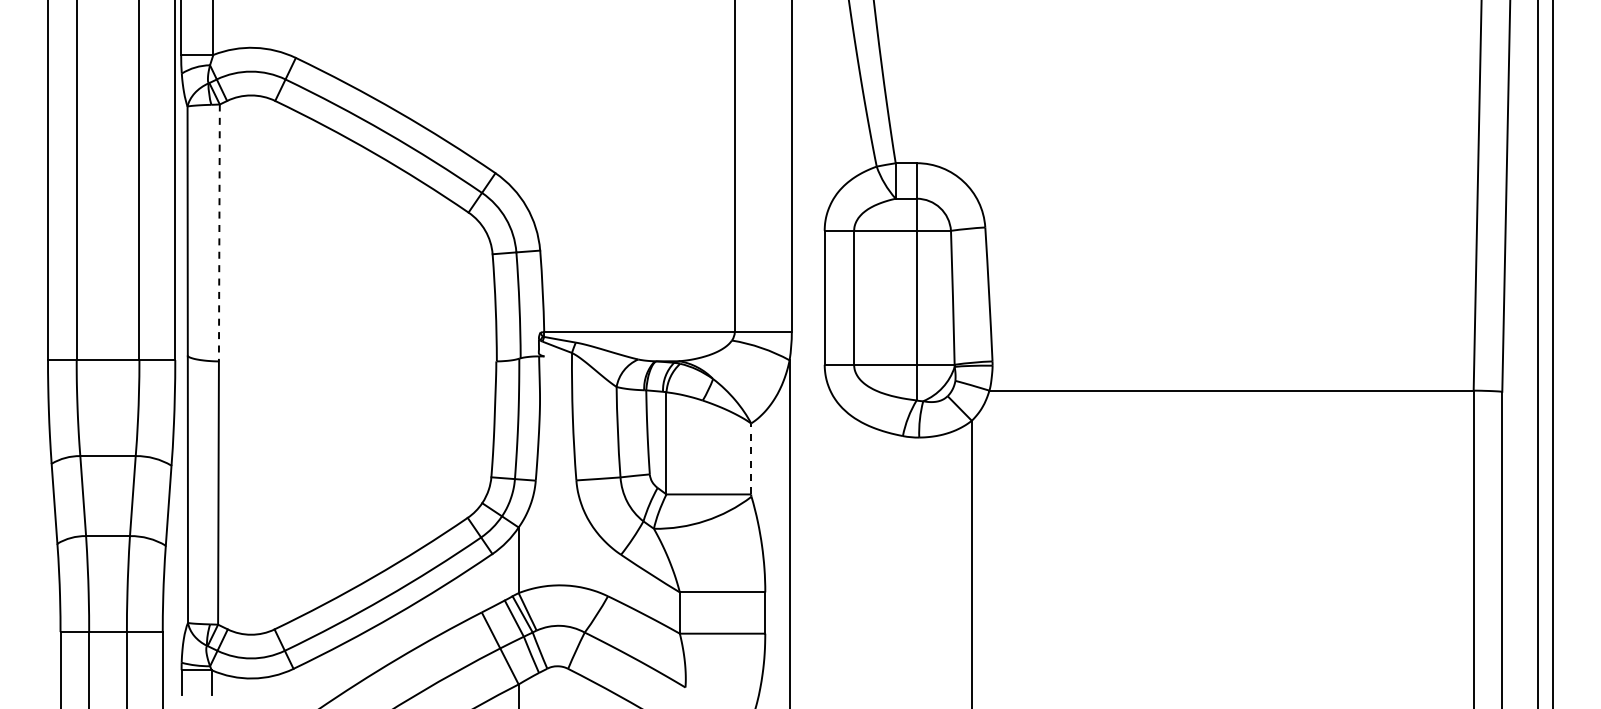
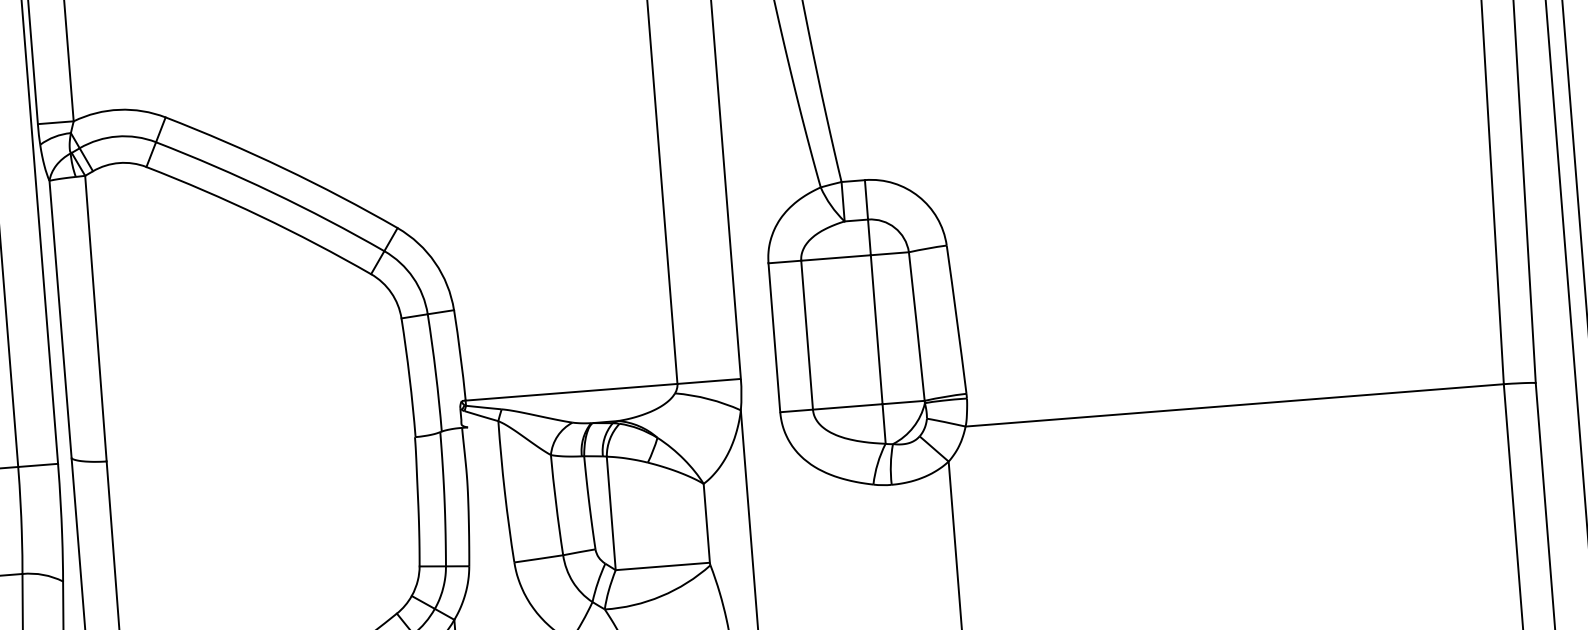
line: (219, 233) -> (96, 319), dashed -> solid
line: (751, 458) -> (707, 522), dashed -> solid

